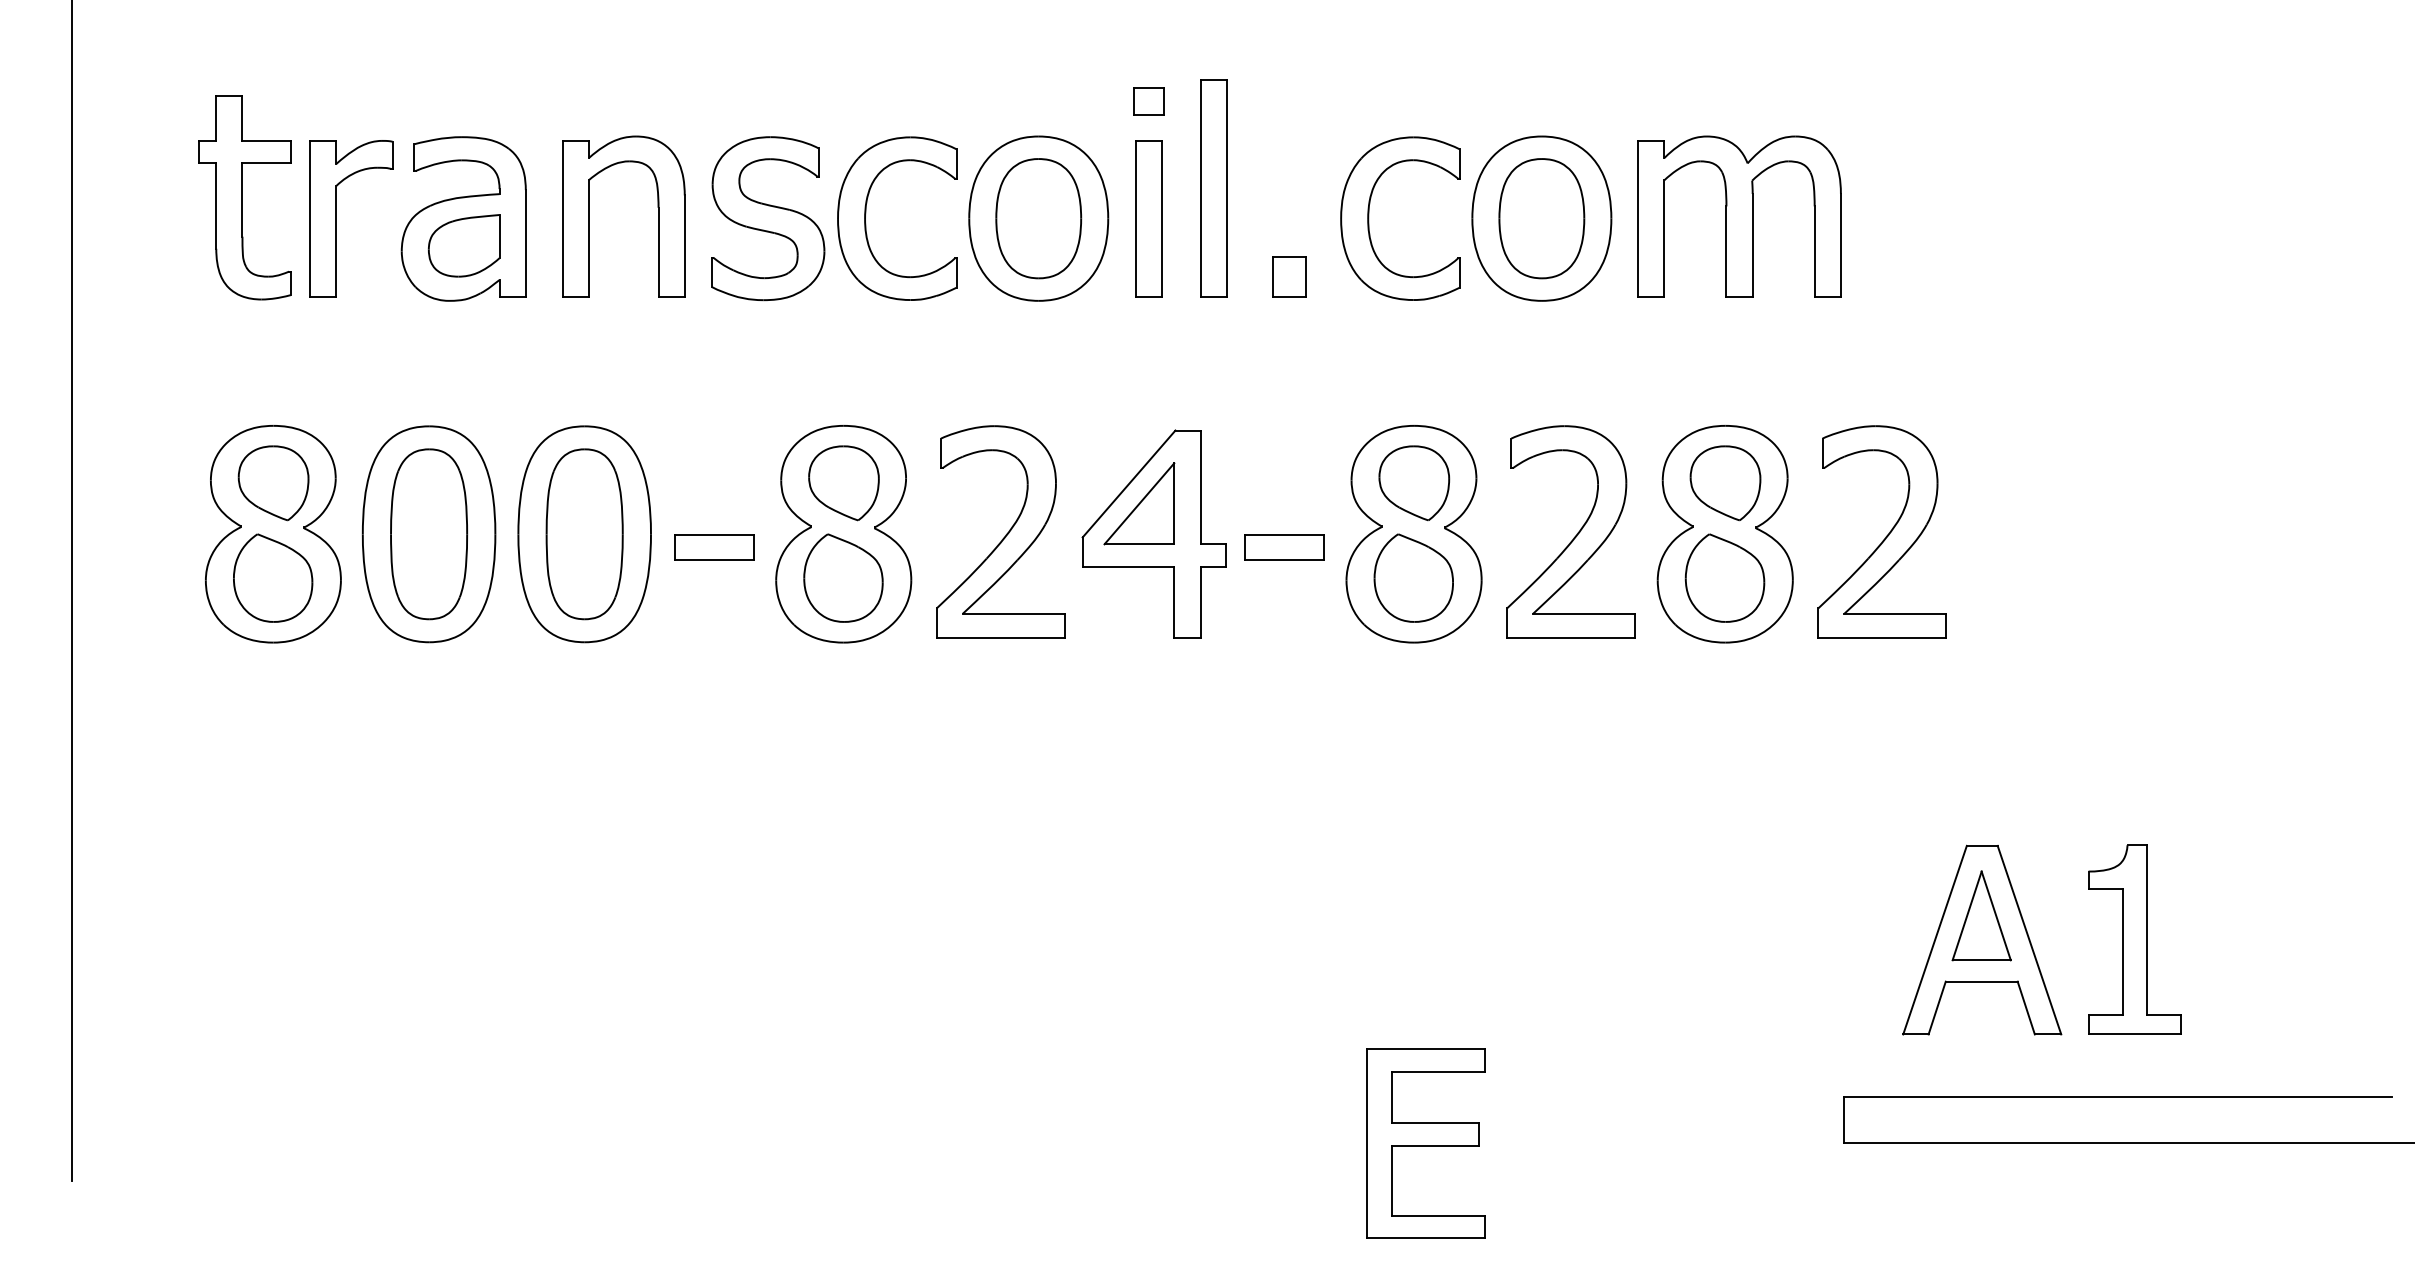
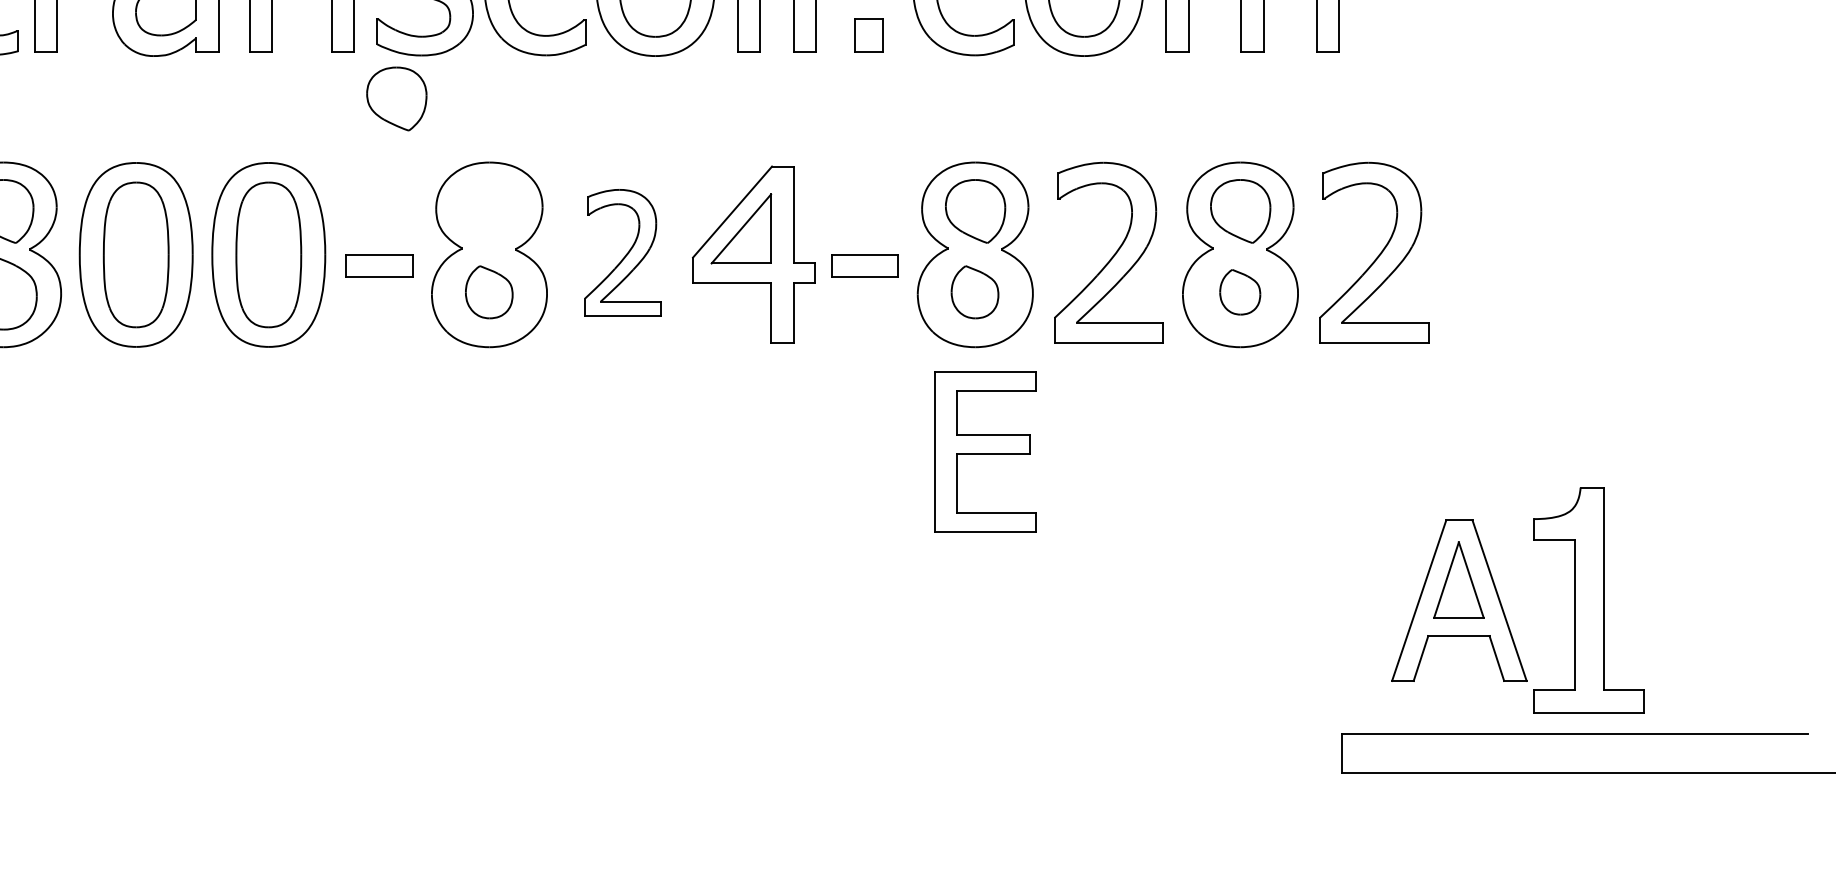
part: (843, 483) -> (396, 99), moved
part: (1000, 531) -> (623, 252), size x0.7
part: (843, 577) -> (489, 291), size x0.7
part: (1413, 577) -> (974, 291), size x0.7
part: (1724, 577) -> (1239, 291), size x0.6
part: (2134, 939) -> (1589, 600), size x1.4
part: (1425, 1143) -> (985, 451), moved

